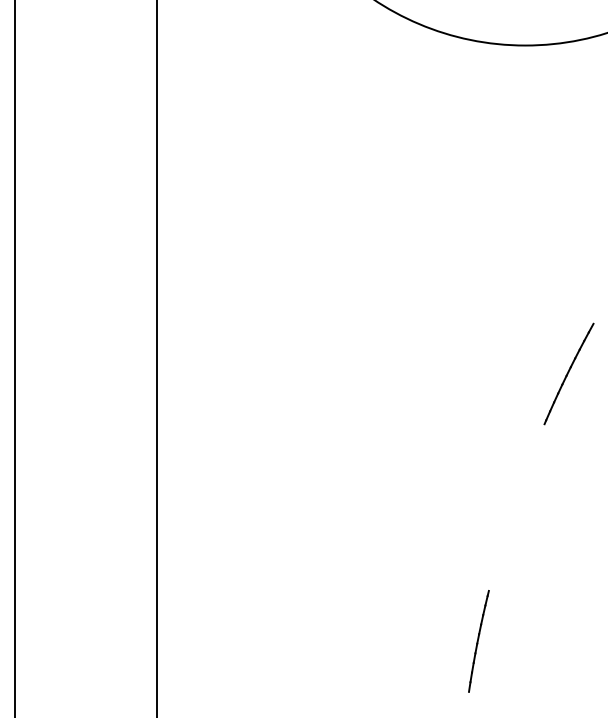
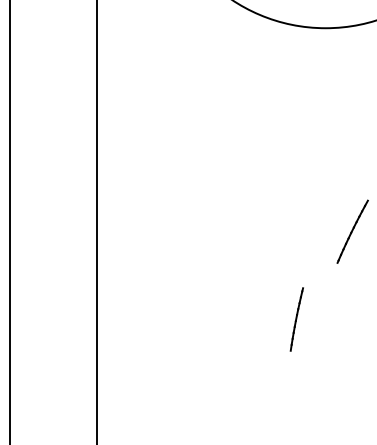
line: (478, 641) -> (296, 319), moved

